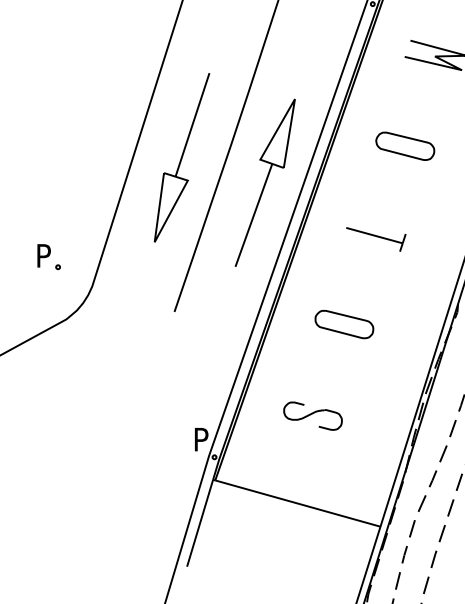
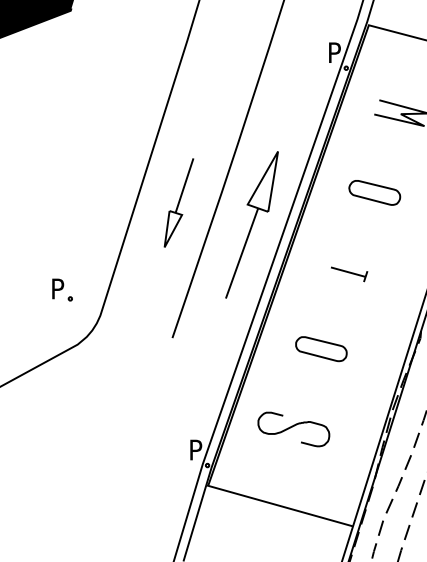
part: (181, 157) -> (178, 202), size x0.6
part: (376, 239) -> (349, 274), size x0.7
part: (312, 416) -> (293, 429), size x1.4

